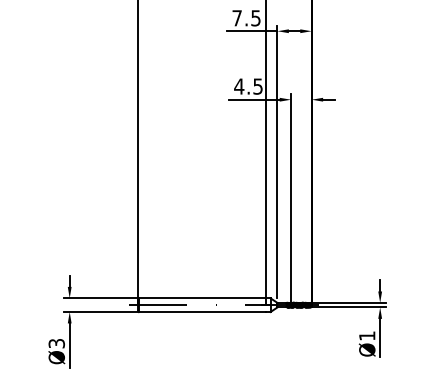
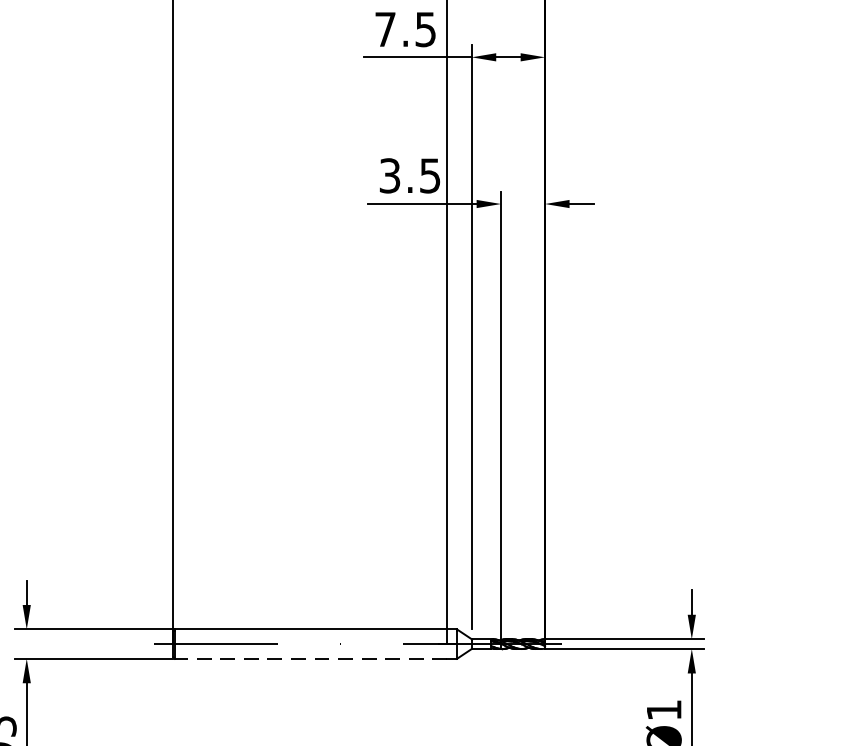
text: (239, 86) -> (390, 175), 4.5 -> 3.5
line: (202, 312) -> (311, 659), solid -> dashed

